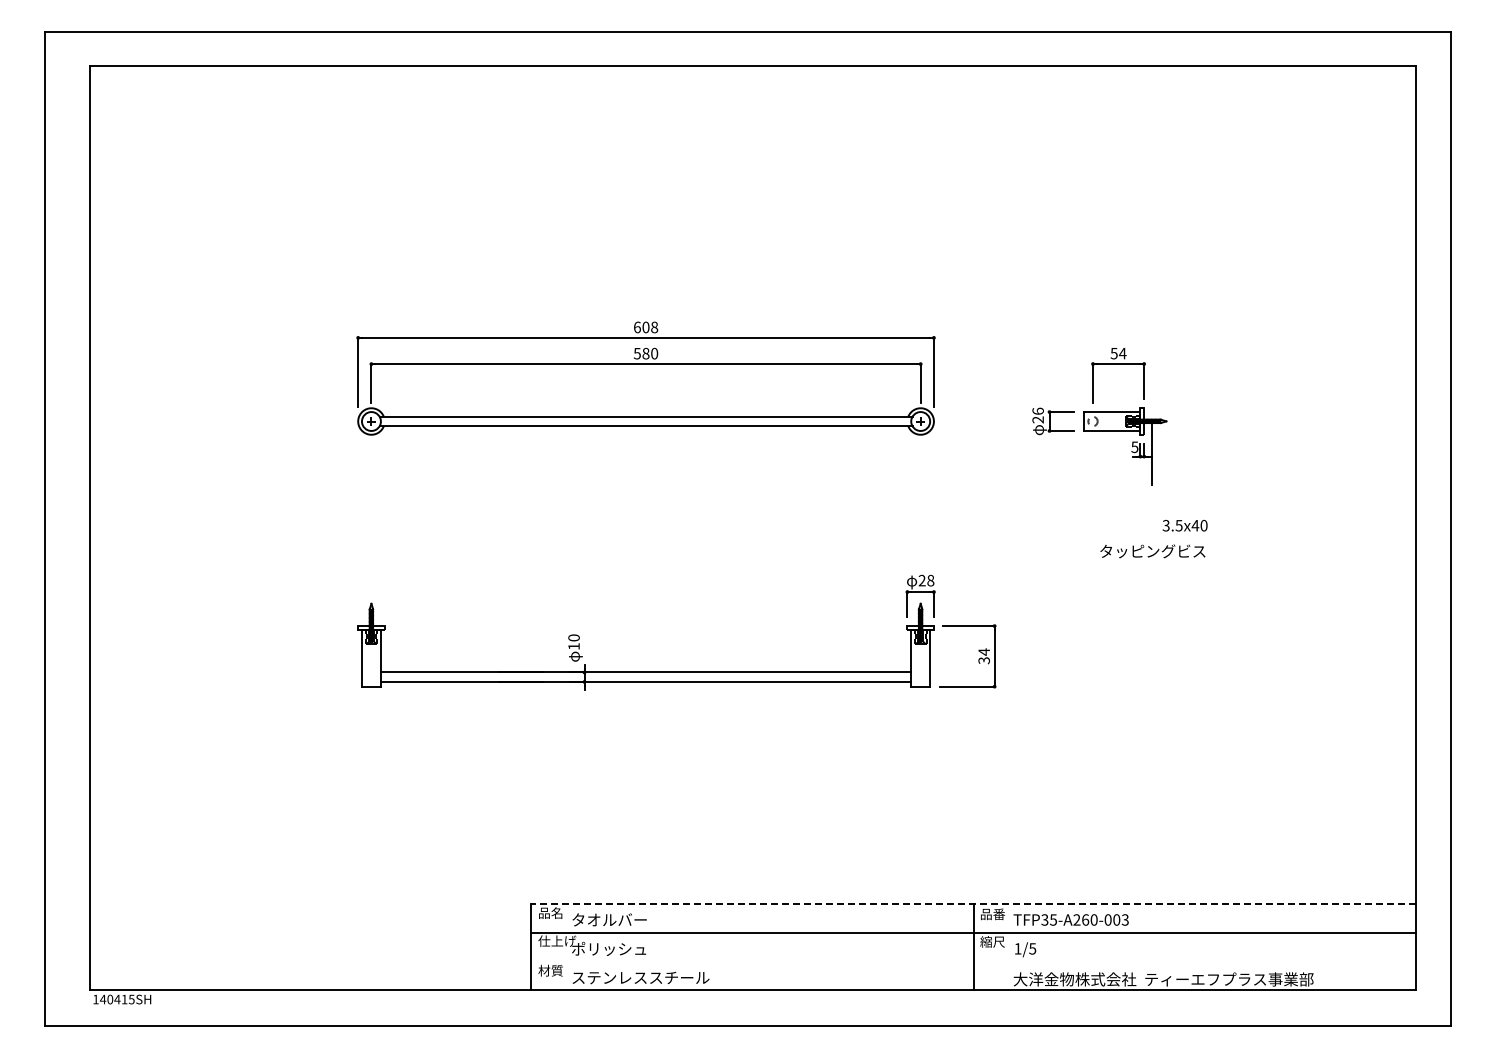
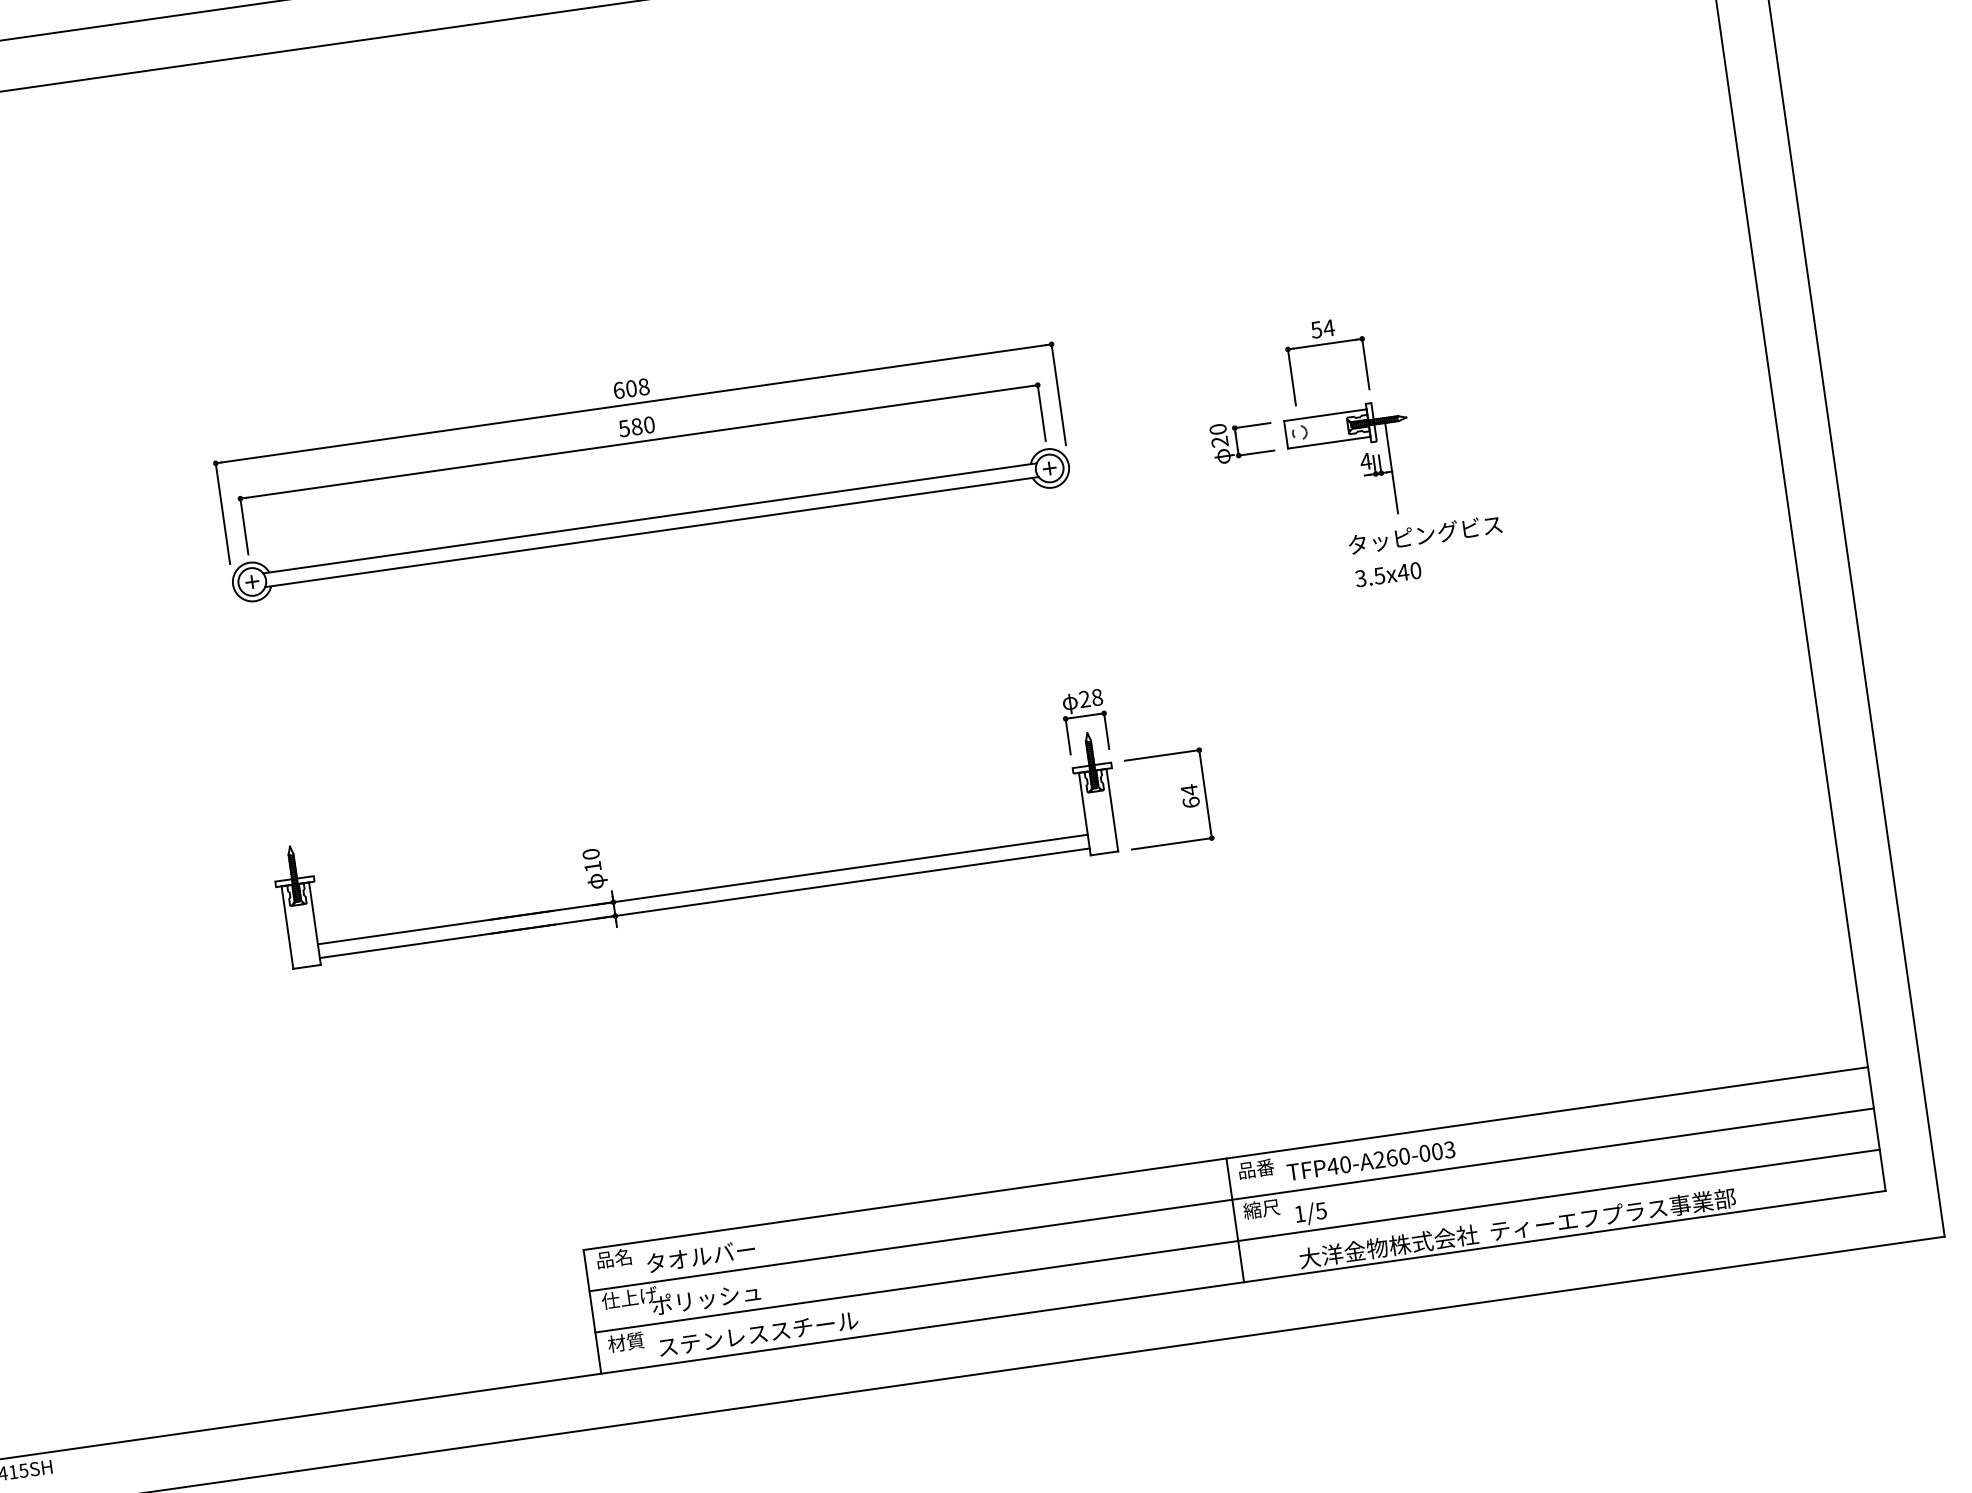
text: (1037, 410) -> (1216, 428), 26 -> 20
text: (1134, 447) -> (1365, 462), 5 -> 4
text: (1184, 525) -> (1387, 574), moved
text: (1152, 551) -> (1424, 535), moved
text: (983, 660) -> (1190, 802), 34 -> 64
line: (972, 904) -> (1224, 1158), dashed -> solid
text: (1049, 919) -> (1339, 1164), TFP35-A260-003 -> TFP40-A260-003
line: (972, 961) -> (1236, 1241), added

